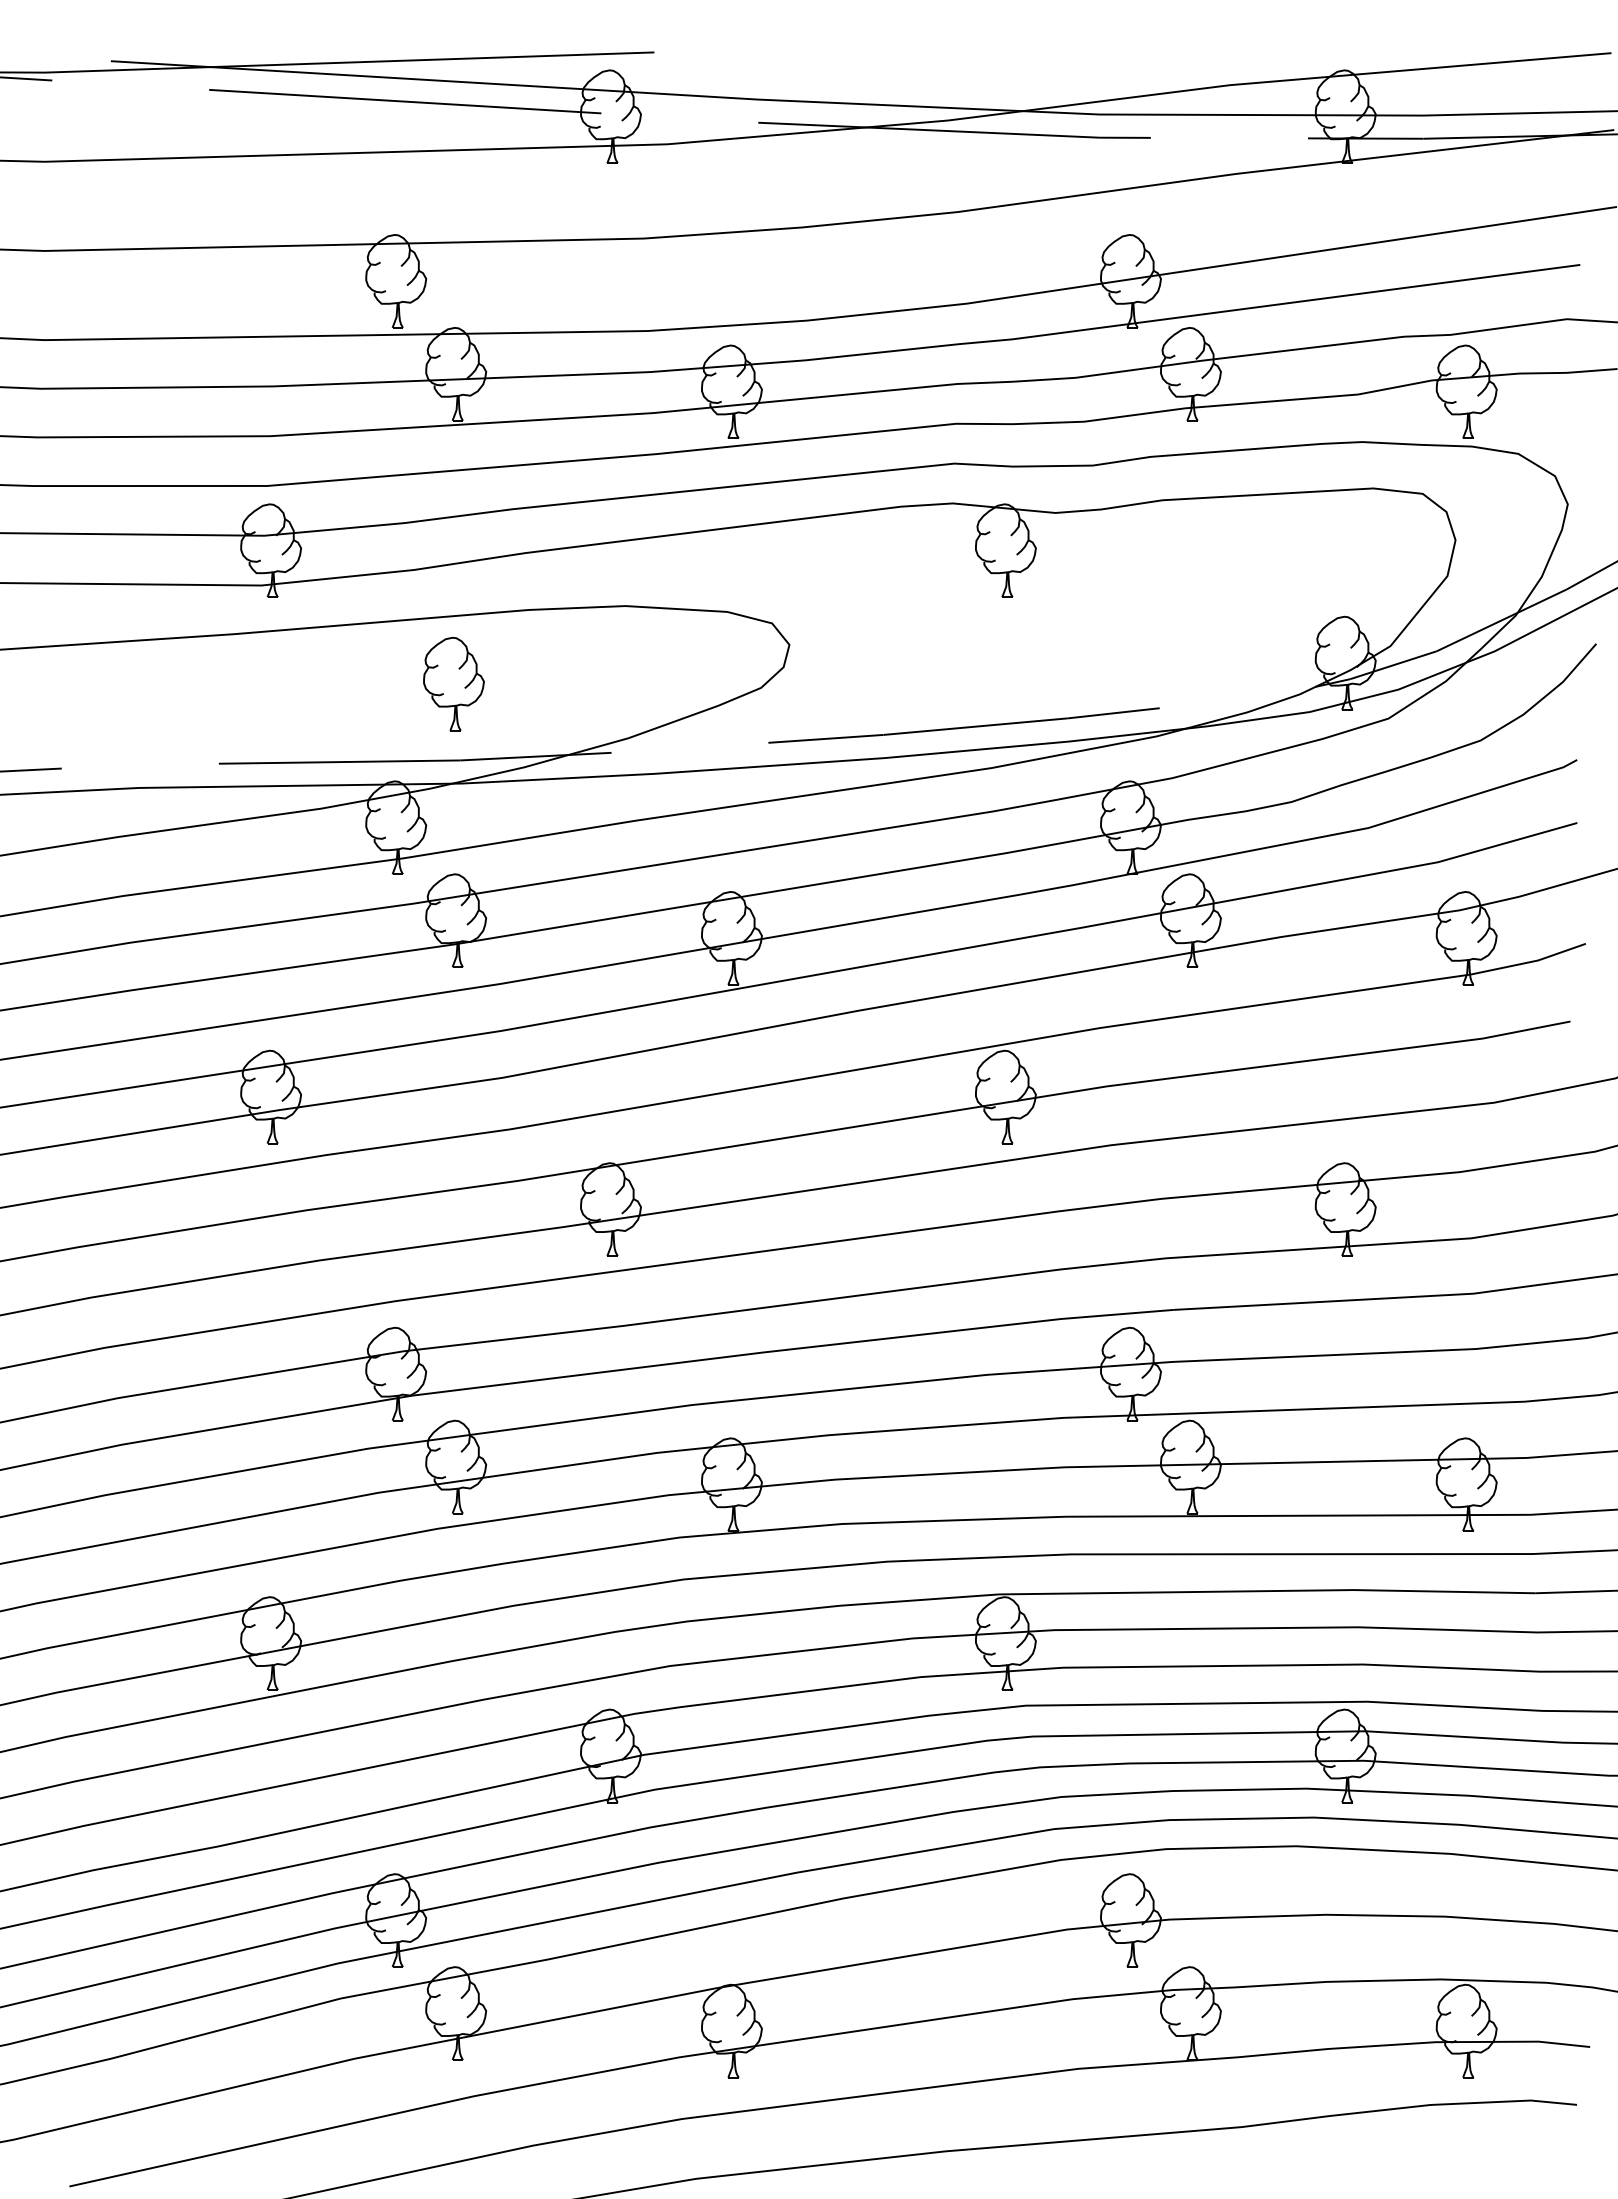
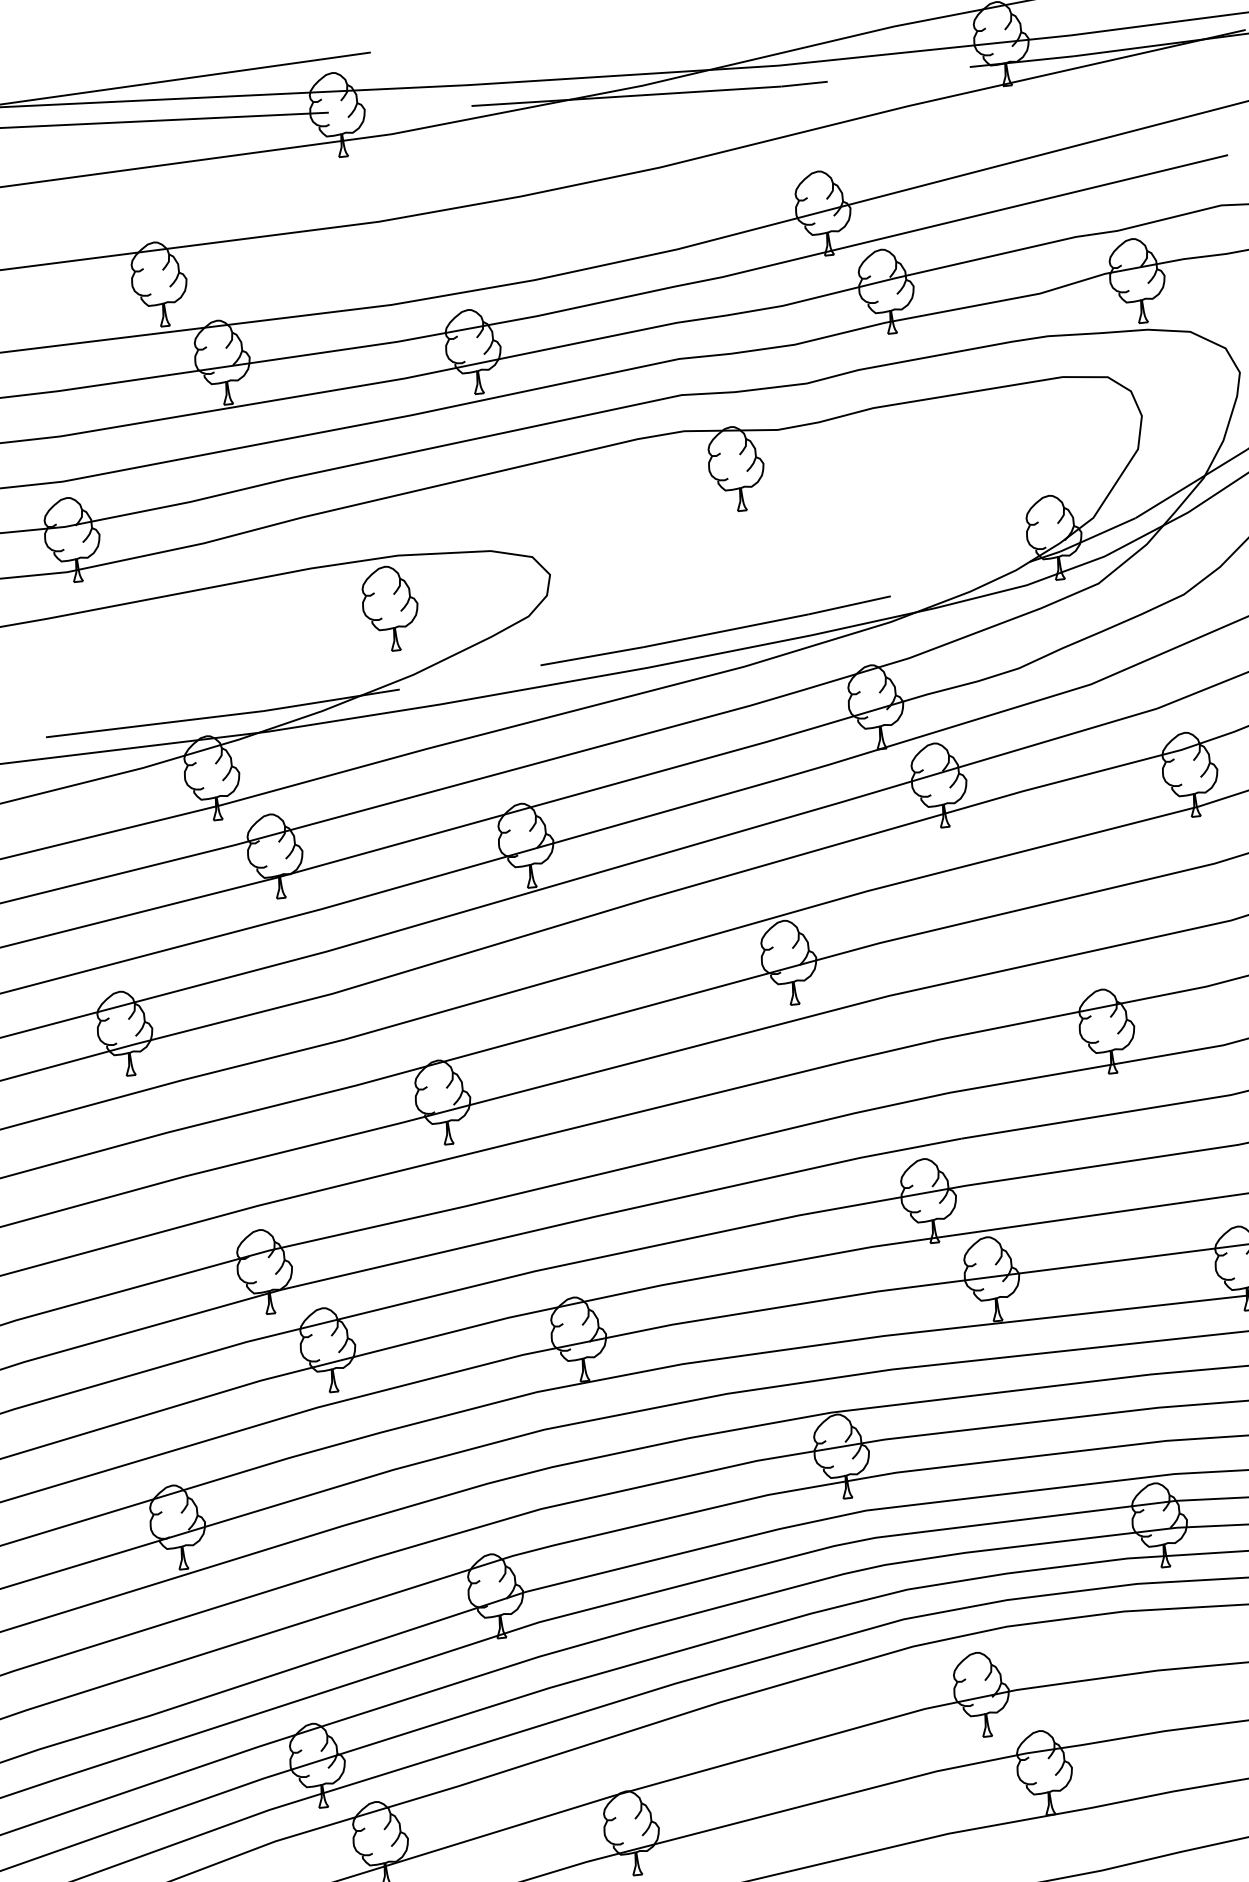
part: (453, 683) -> (390, 608), moved

